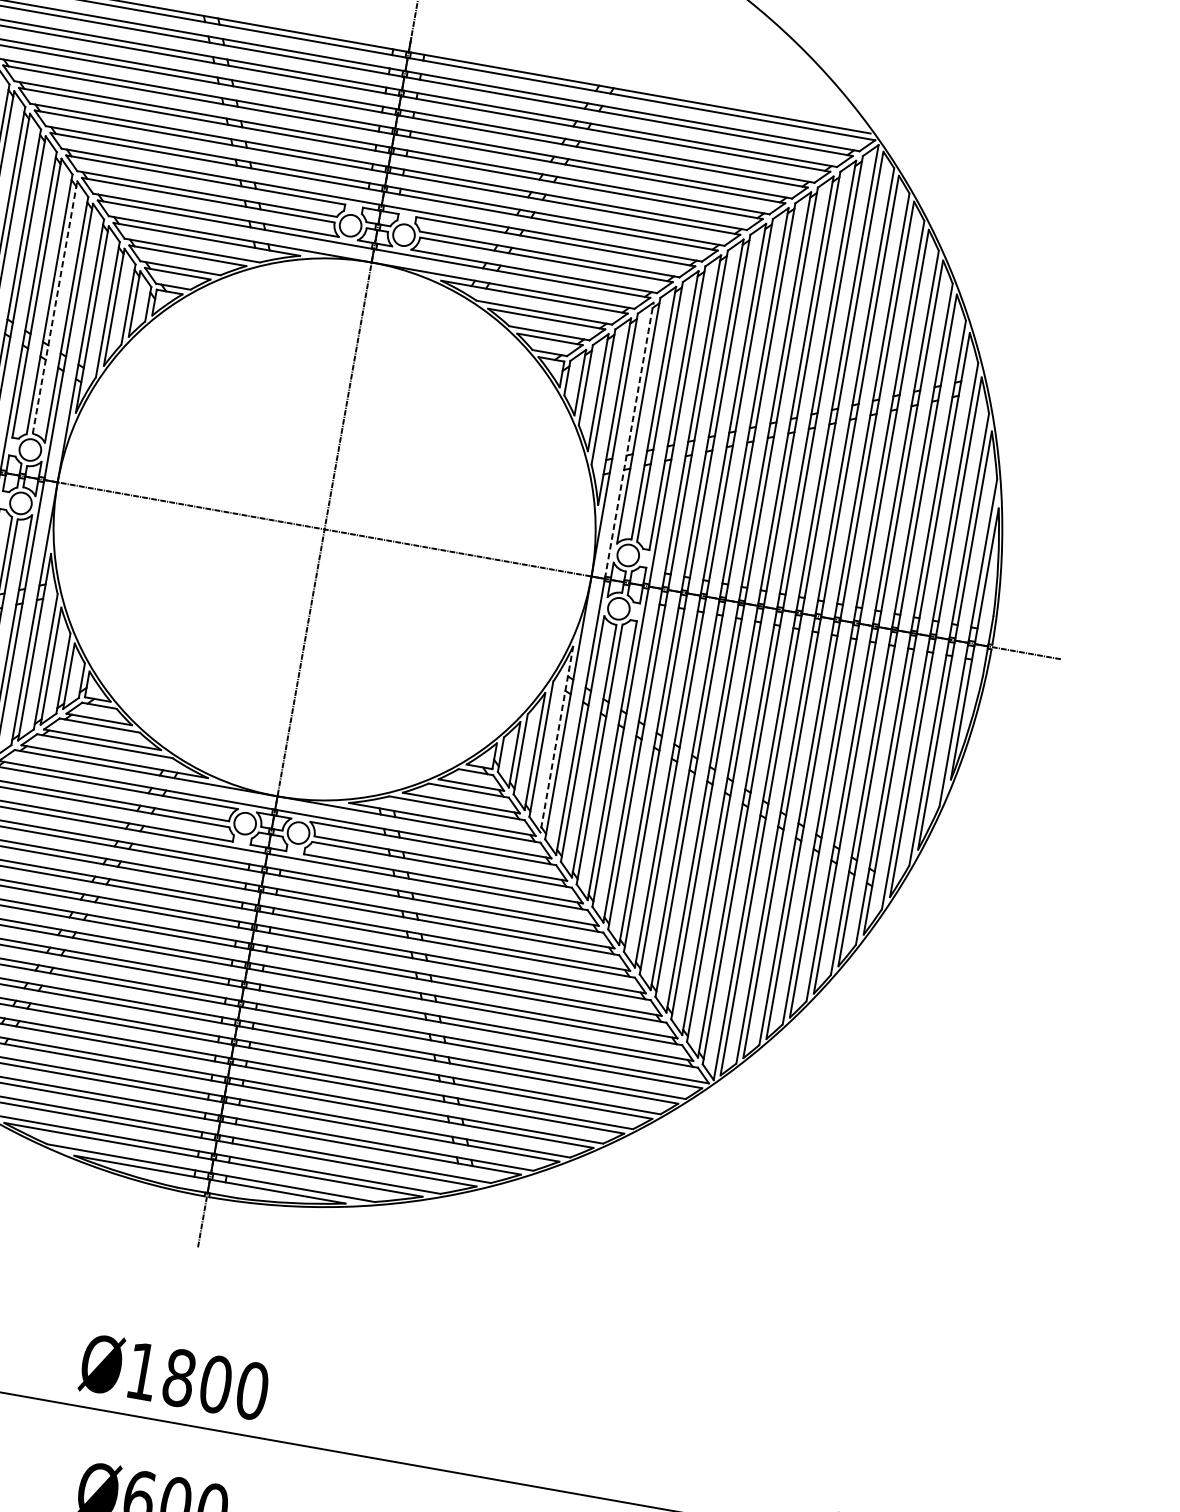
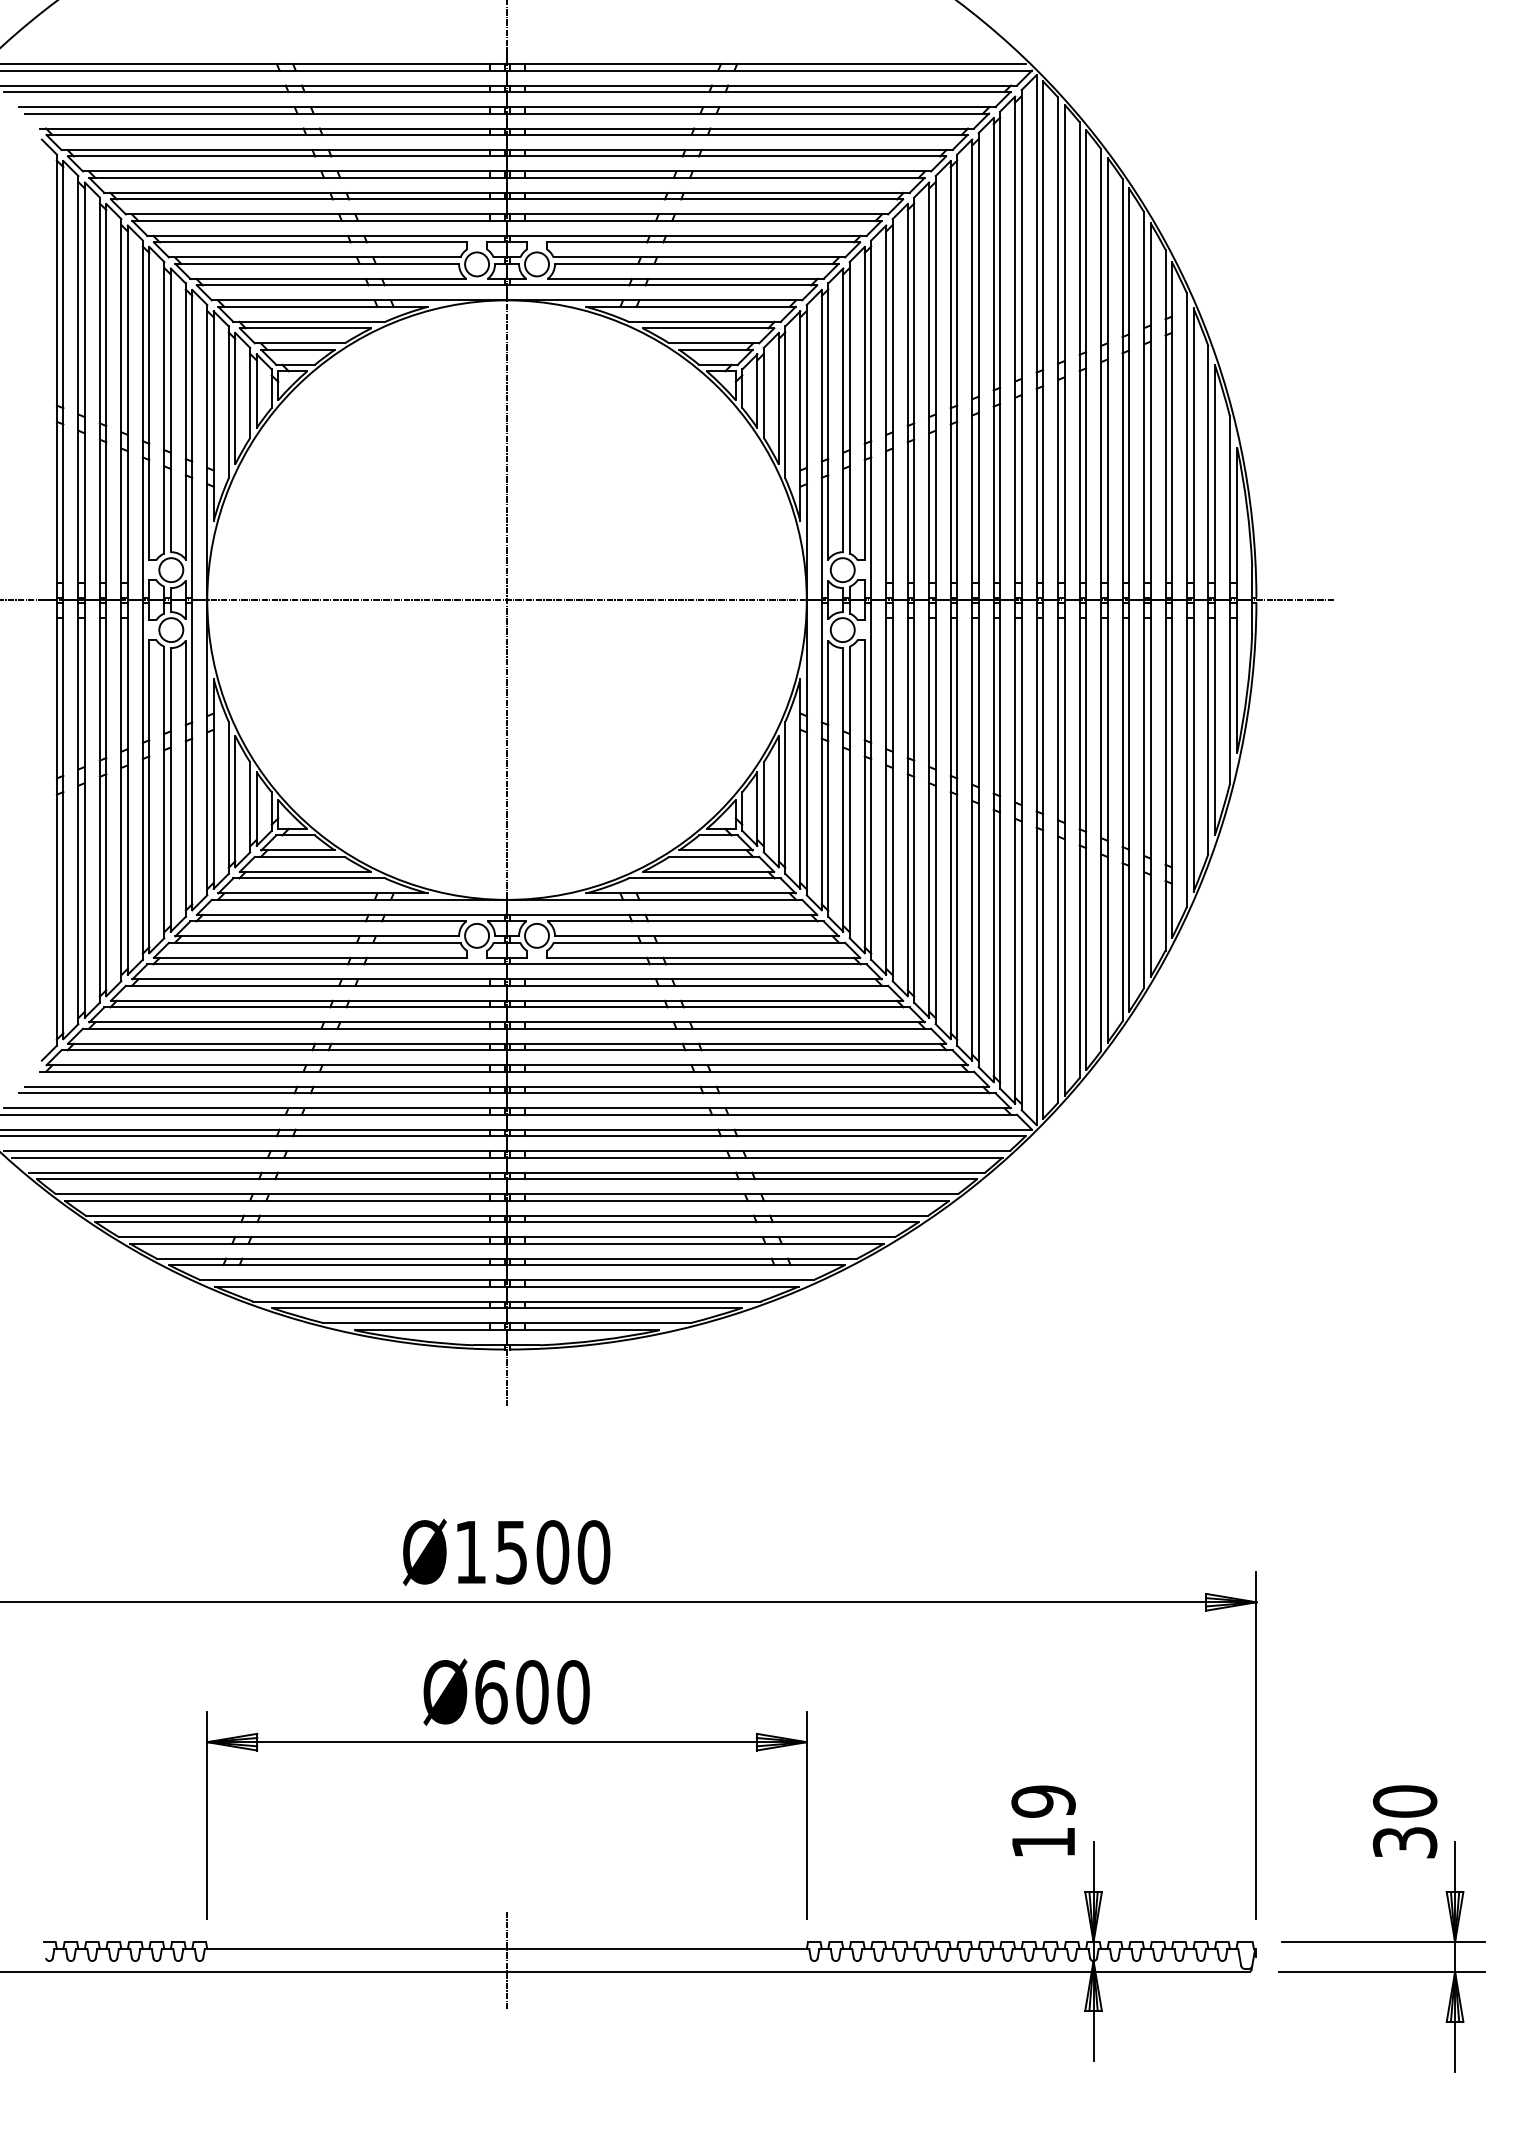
line: (54, 307) -> (170, 410), dashed -> solid
line: (629, 440) -> (821, 444), dashed -> solid
line: (556, 739) -> (800, 784), dashed -> solid
text: (179, 1378) -> (511, 1552), Ø1800 -> Ø1500

